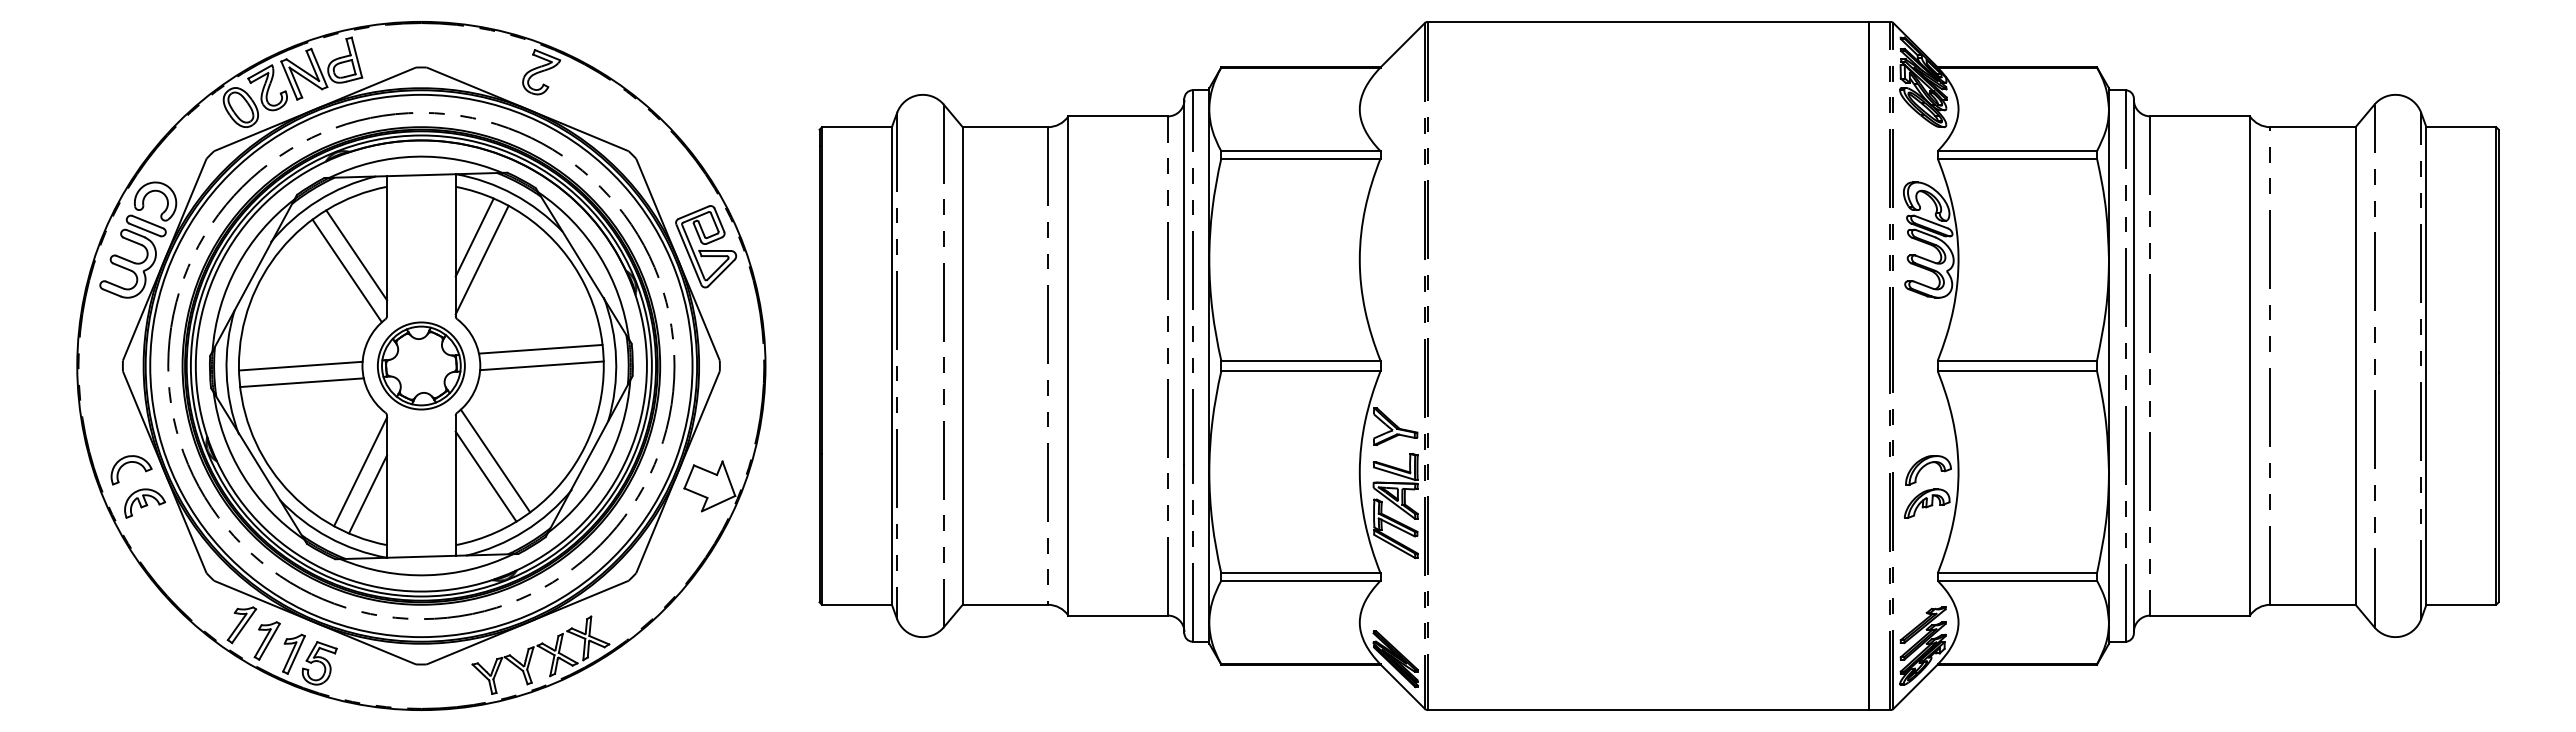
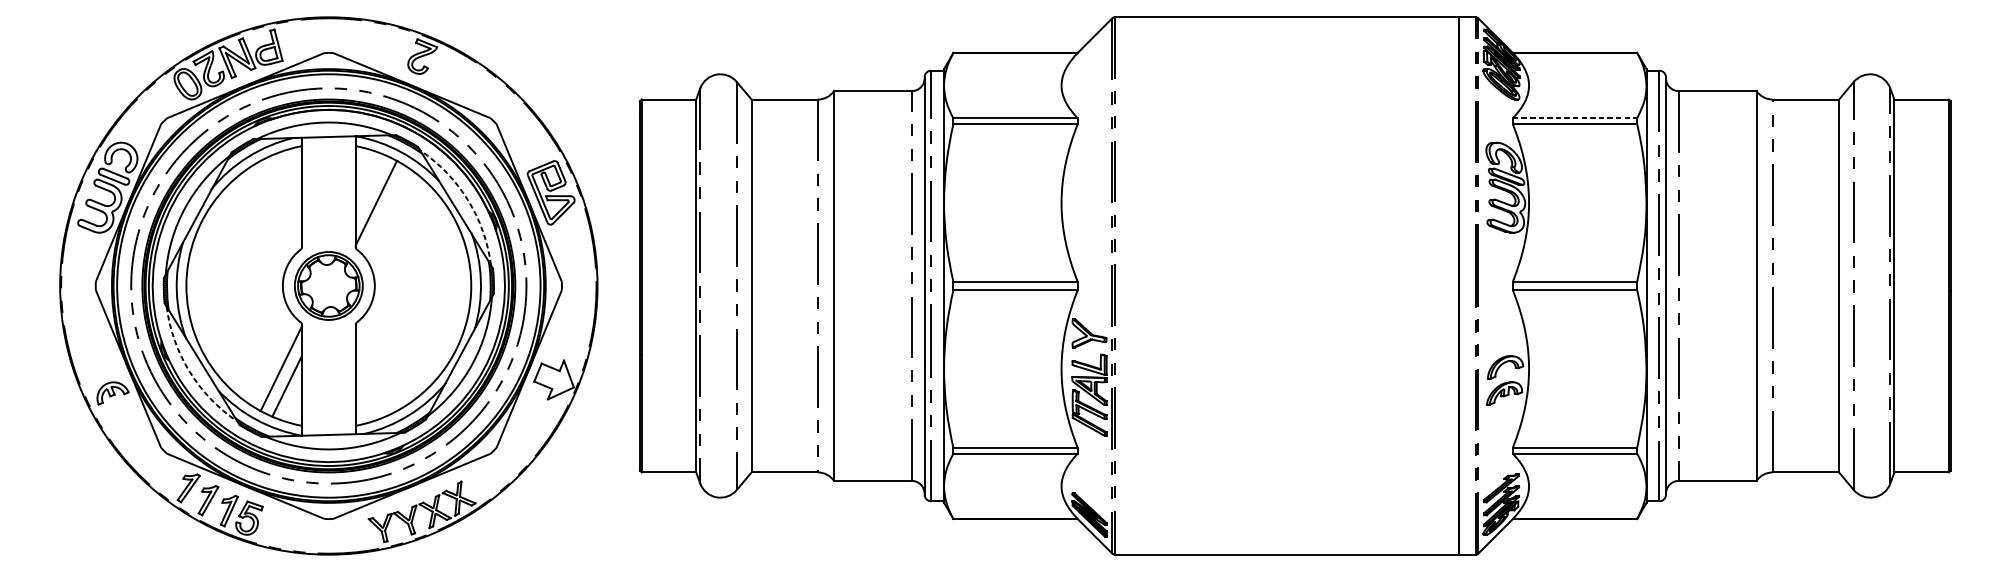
line: (2017, 151) -> (1575, 118), solid -> dashed
line: (474, 237) -> (370, 185), removed
line: (356, 255) -> (278, 199), removed
arc: (599, 256) -> (467, 200), solid -> dashed
line: (346, 270) -> (270, 211), removed
line: (540, 348) -> (421, 272), removed
line: (300, 365) -> (234, 285), removed
line: (541, 365) -> (422, 285), removed
line: (301, 382) -> (235, 298), removed
line: (495, 460) -> (386, 359), removed
part: (129, 463) -> (100, 362), removed
arc: (243, 475) -> (189, 371), solid -> dashed
line: (485, 476) -> (378, 372), removed

